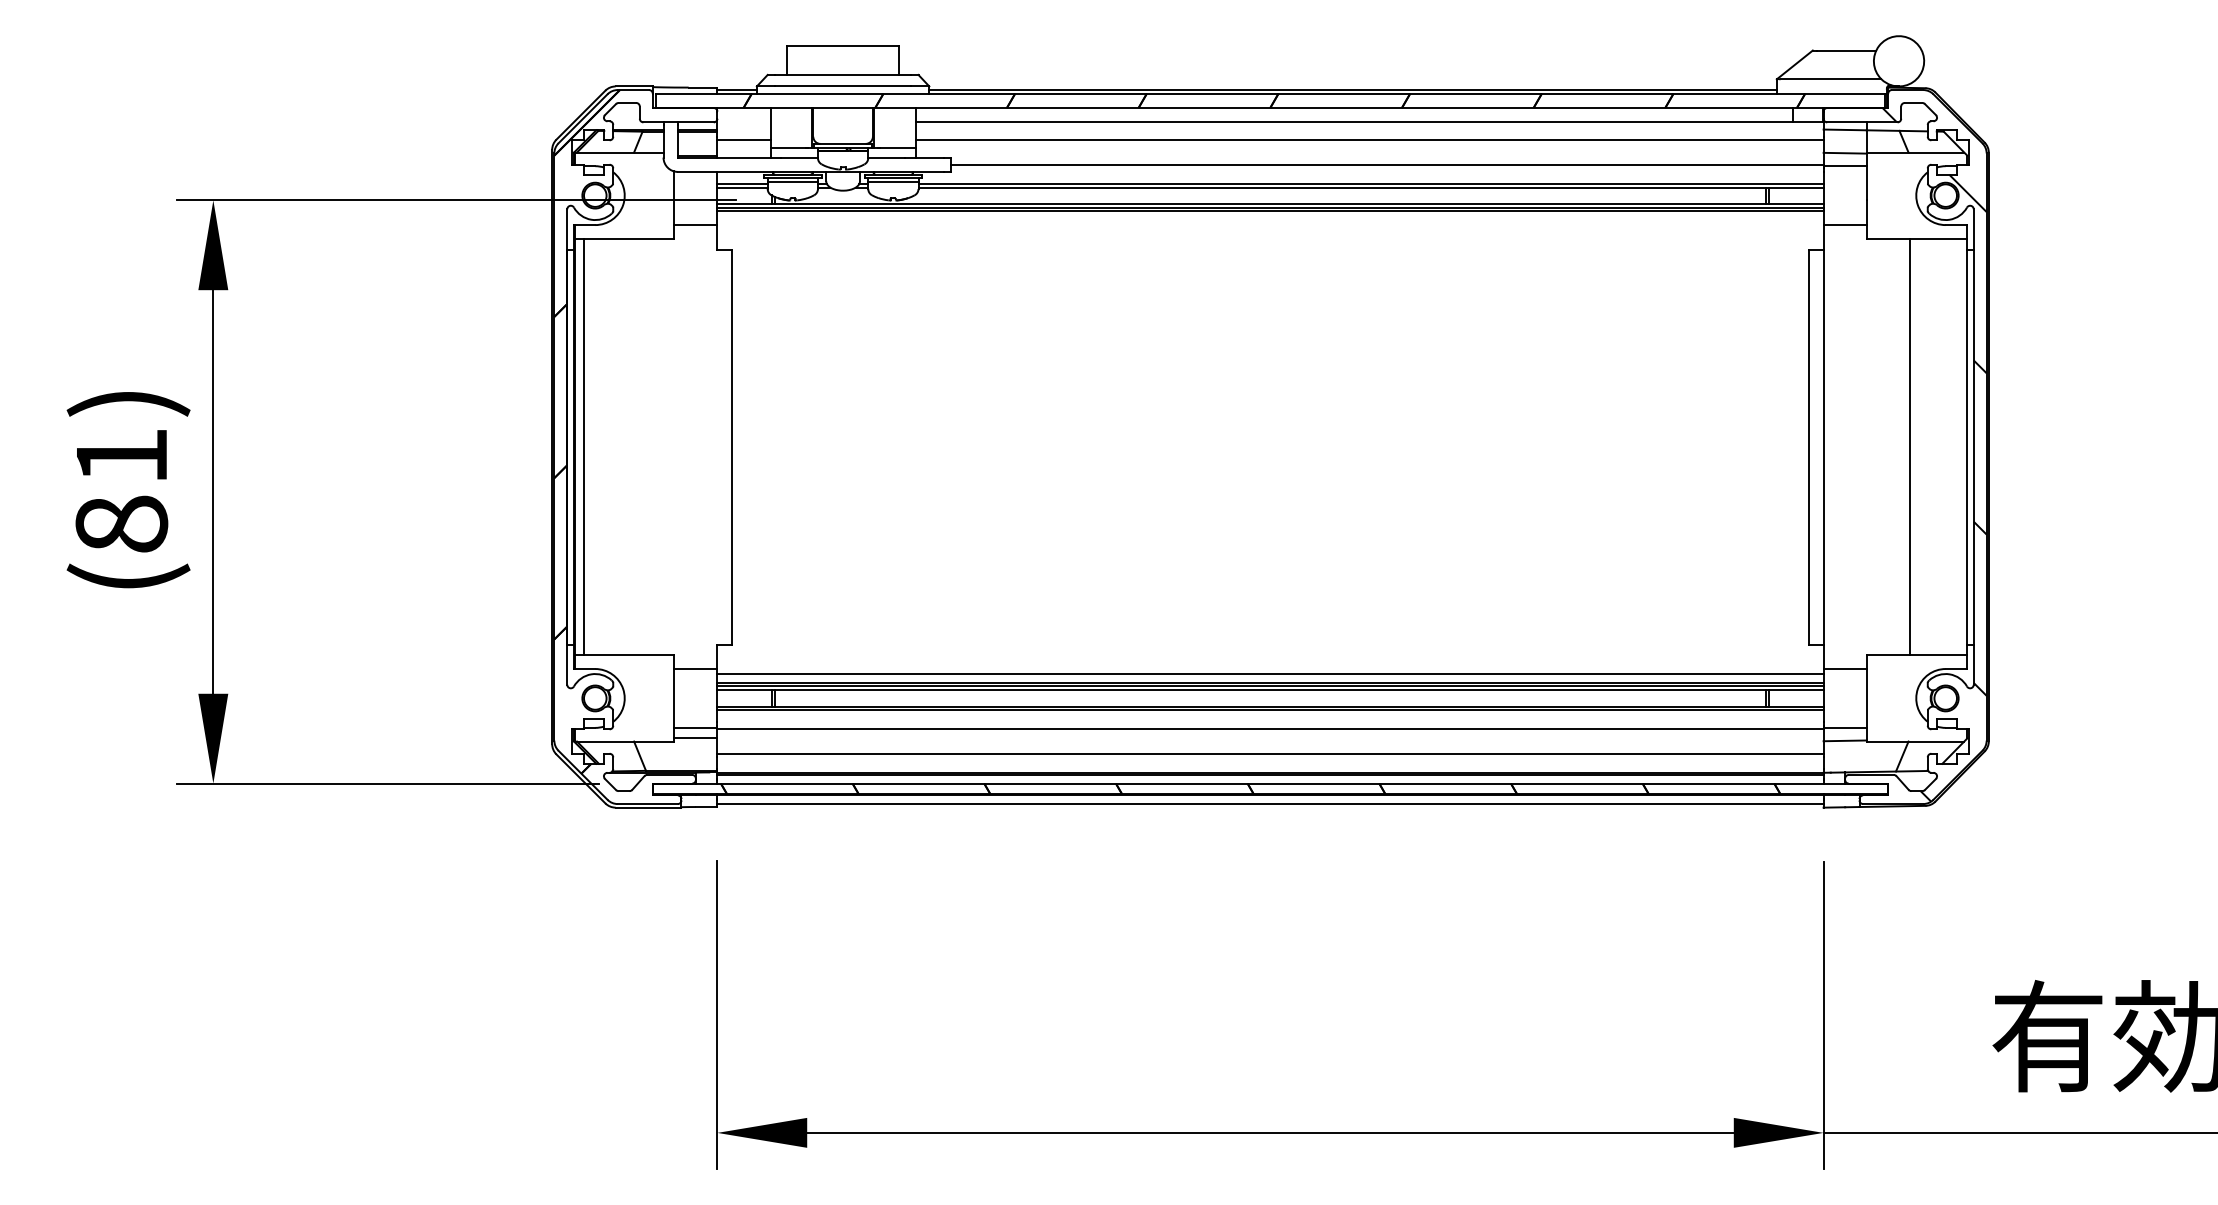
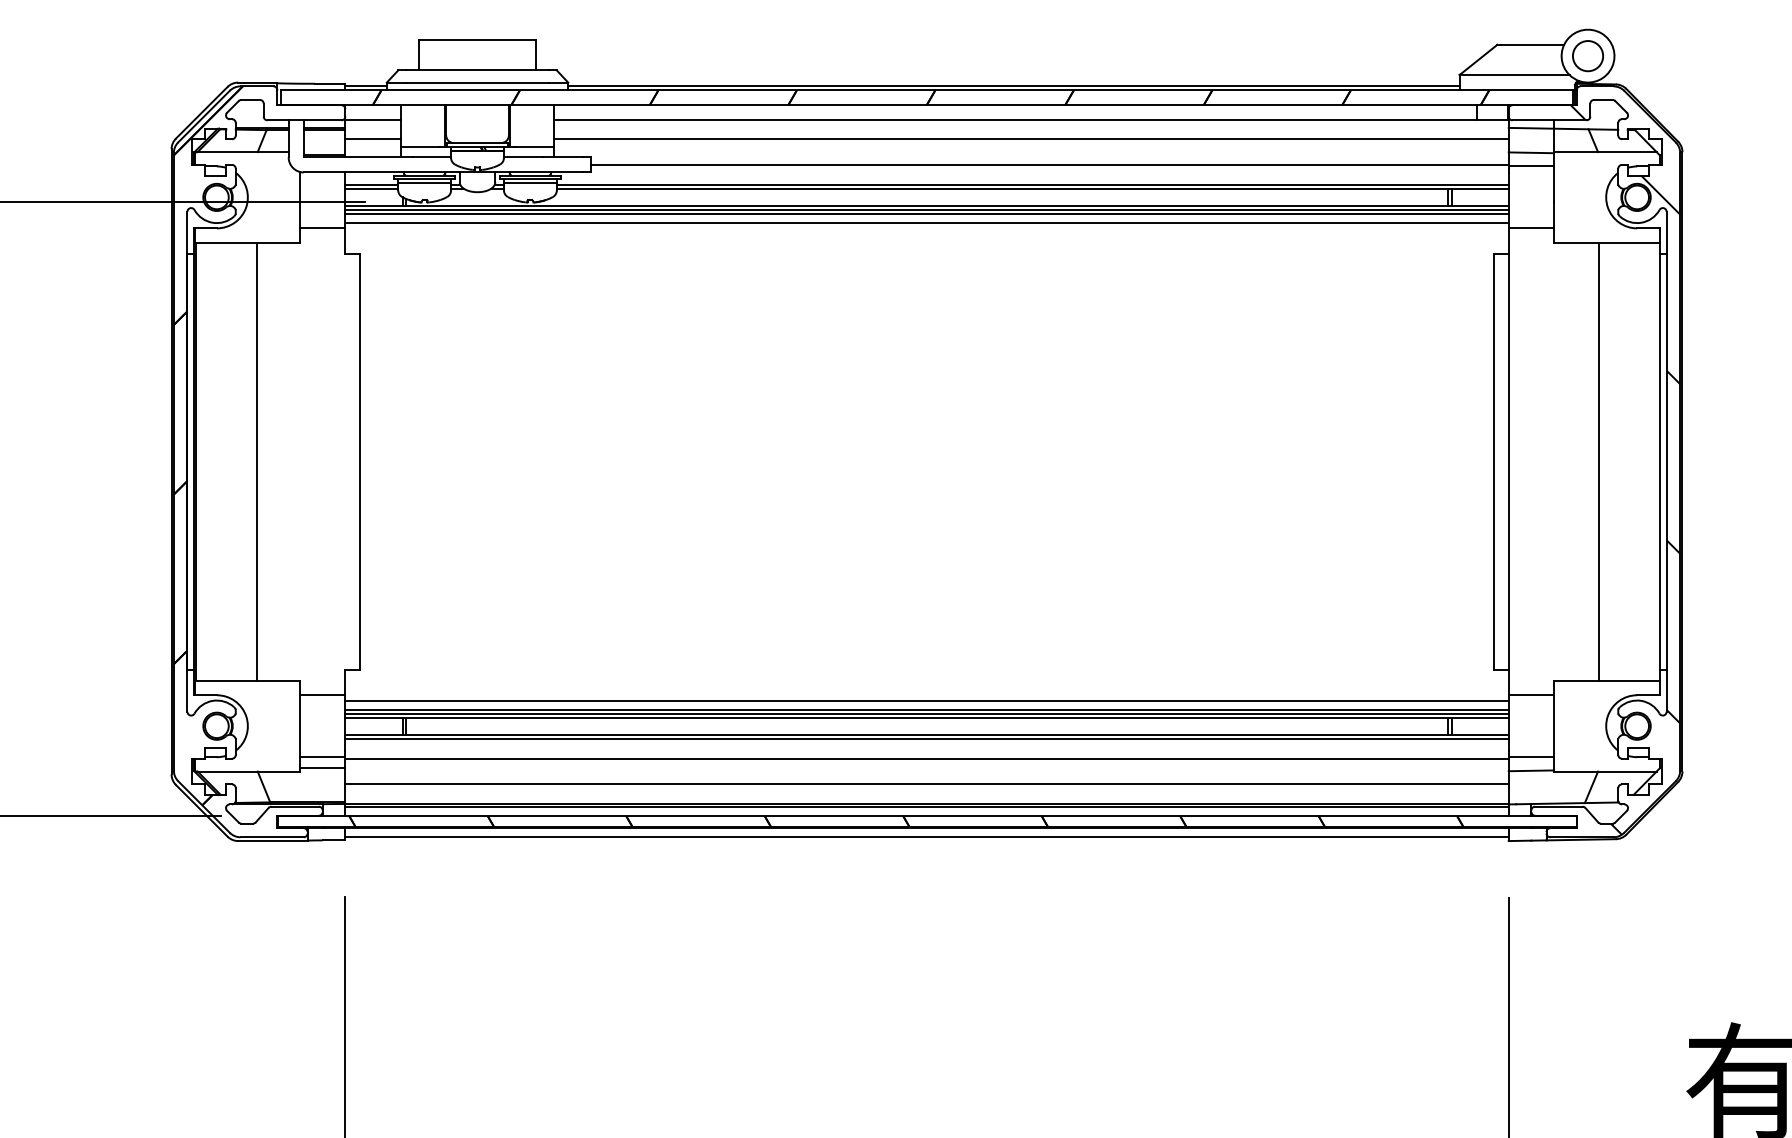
circle: (1898, 61) -> (1587, 56), added
line: (743, 122) -> (372, 120), added
line: (1270, 220) -> (927, 223), added
line: (583, 446) -> (256, 461), moved

